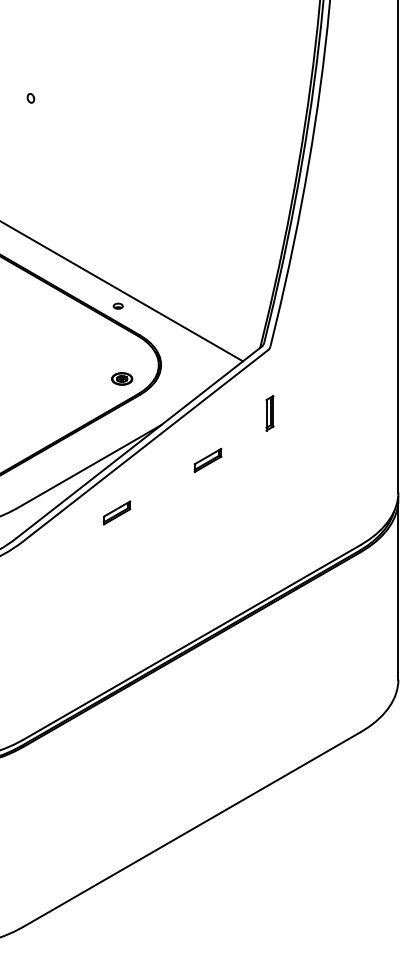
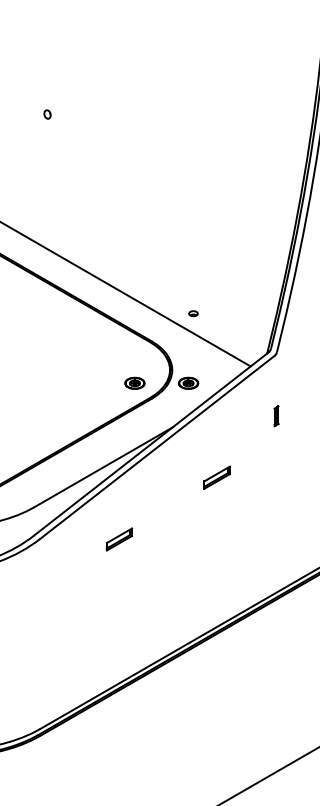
part: (117, 305) -> (192, 312), moved
part: (178, 378) -> (188, 382), added
part: (269, 413) -> (276, 416), size x0.6
part: (207, 460) -> (216, 477), moved
part: (116, 512) -> (118, 539), moved

